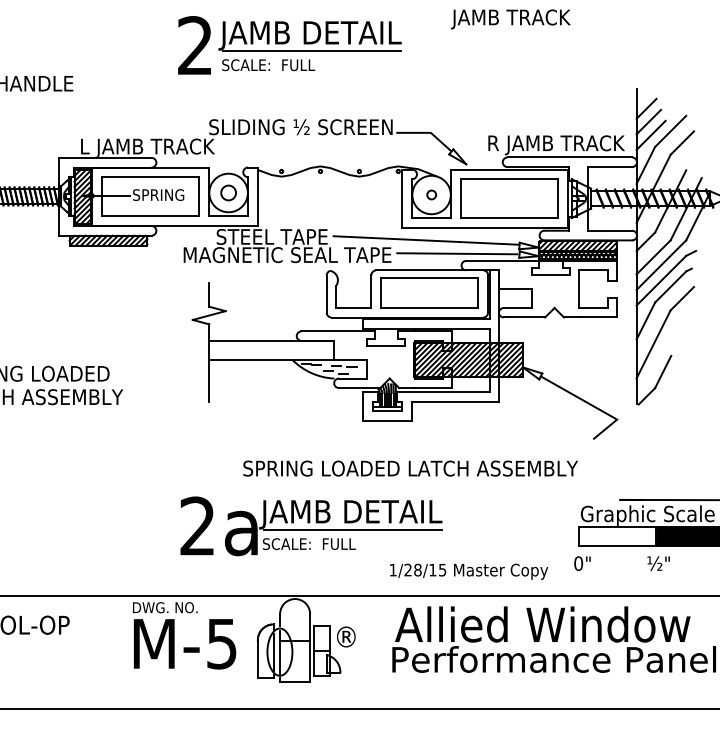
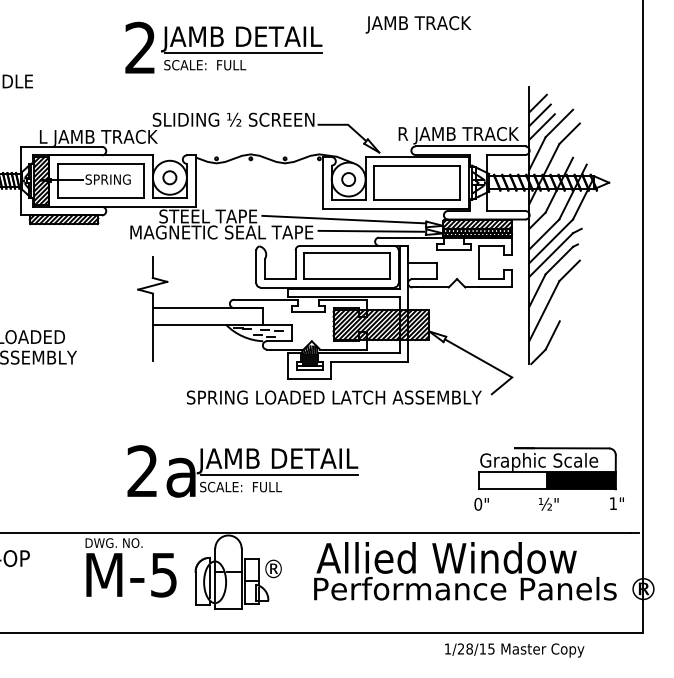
circle: (431, 194) -> (348, 179), size x1.67
text: (410, 468) -> (334, 397), moved
text: (468, 571) -> (514, 650), moved

